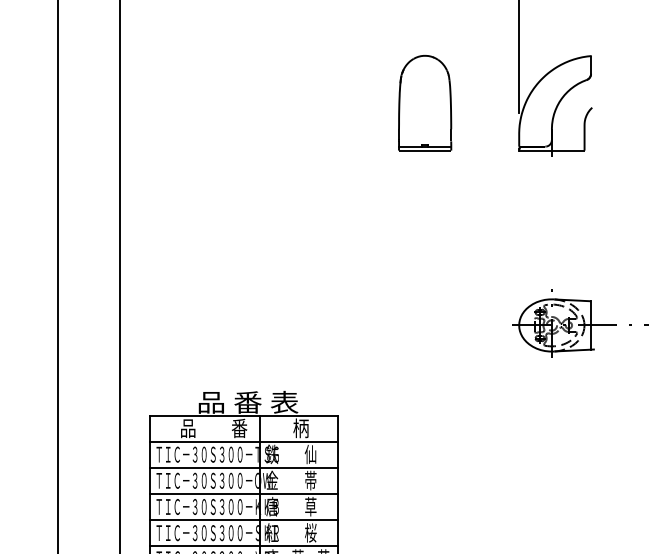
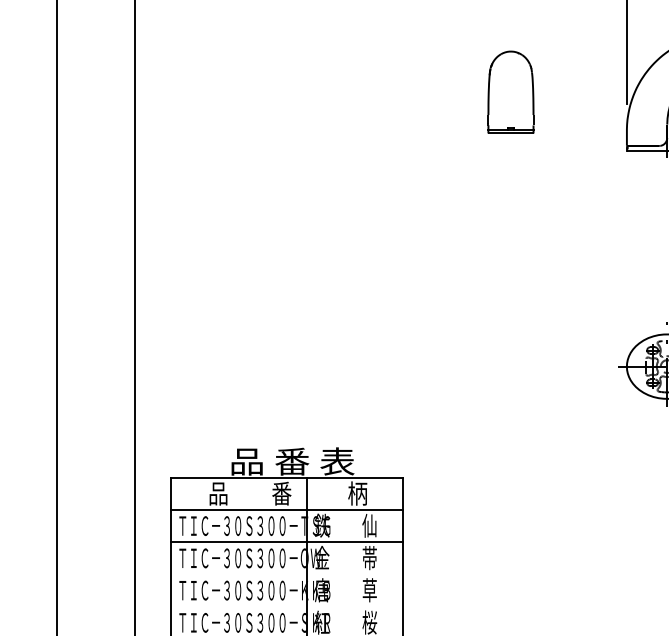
part: (425, 103) -> (511, 92), size x0.7
line: (243, 493) -> (286, 573), removed
line: (243, 520) -> (286, 607), removed

